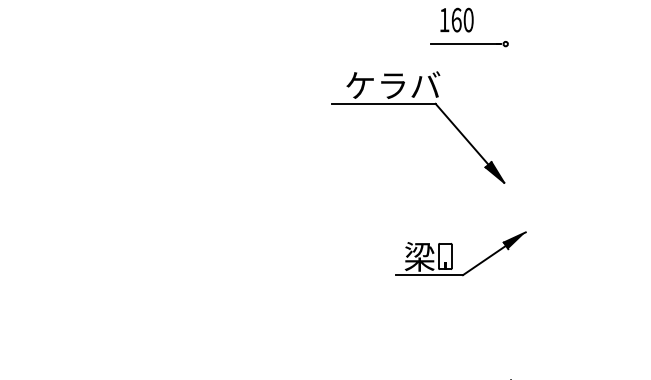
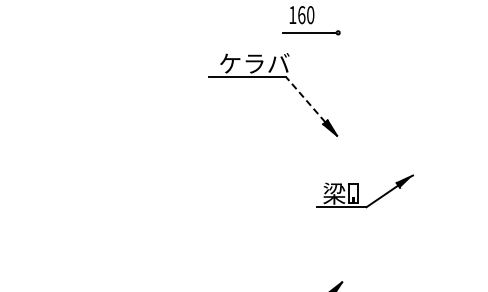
line: (461, 133) -> (305, 99), solid -> dashed
part: (452, 253) -> (358, 191), moved

